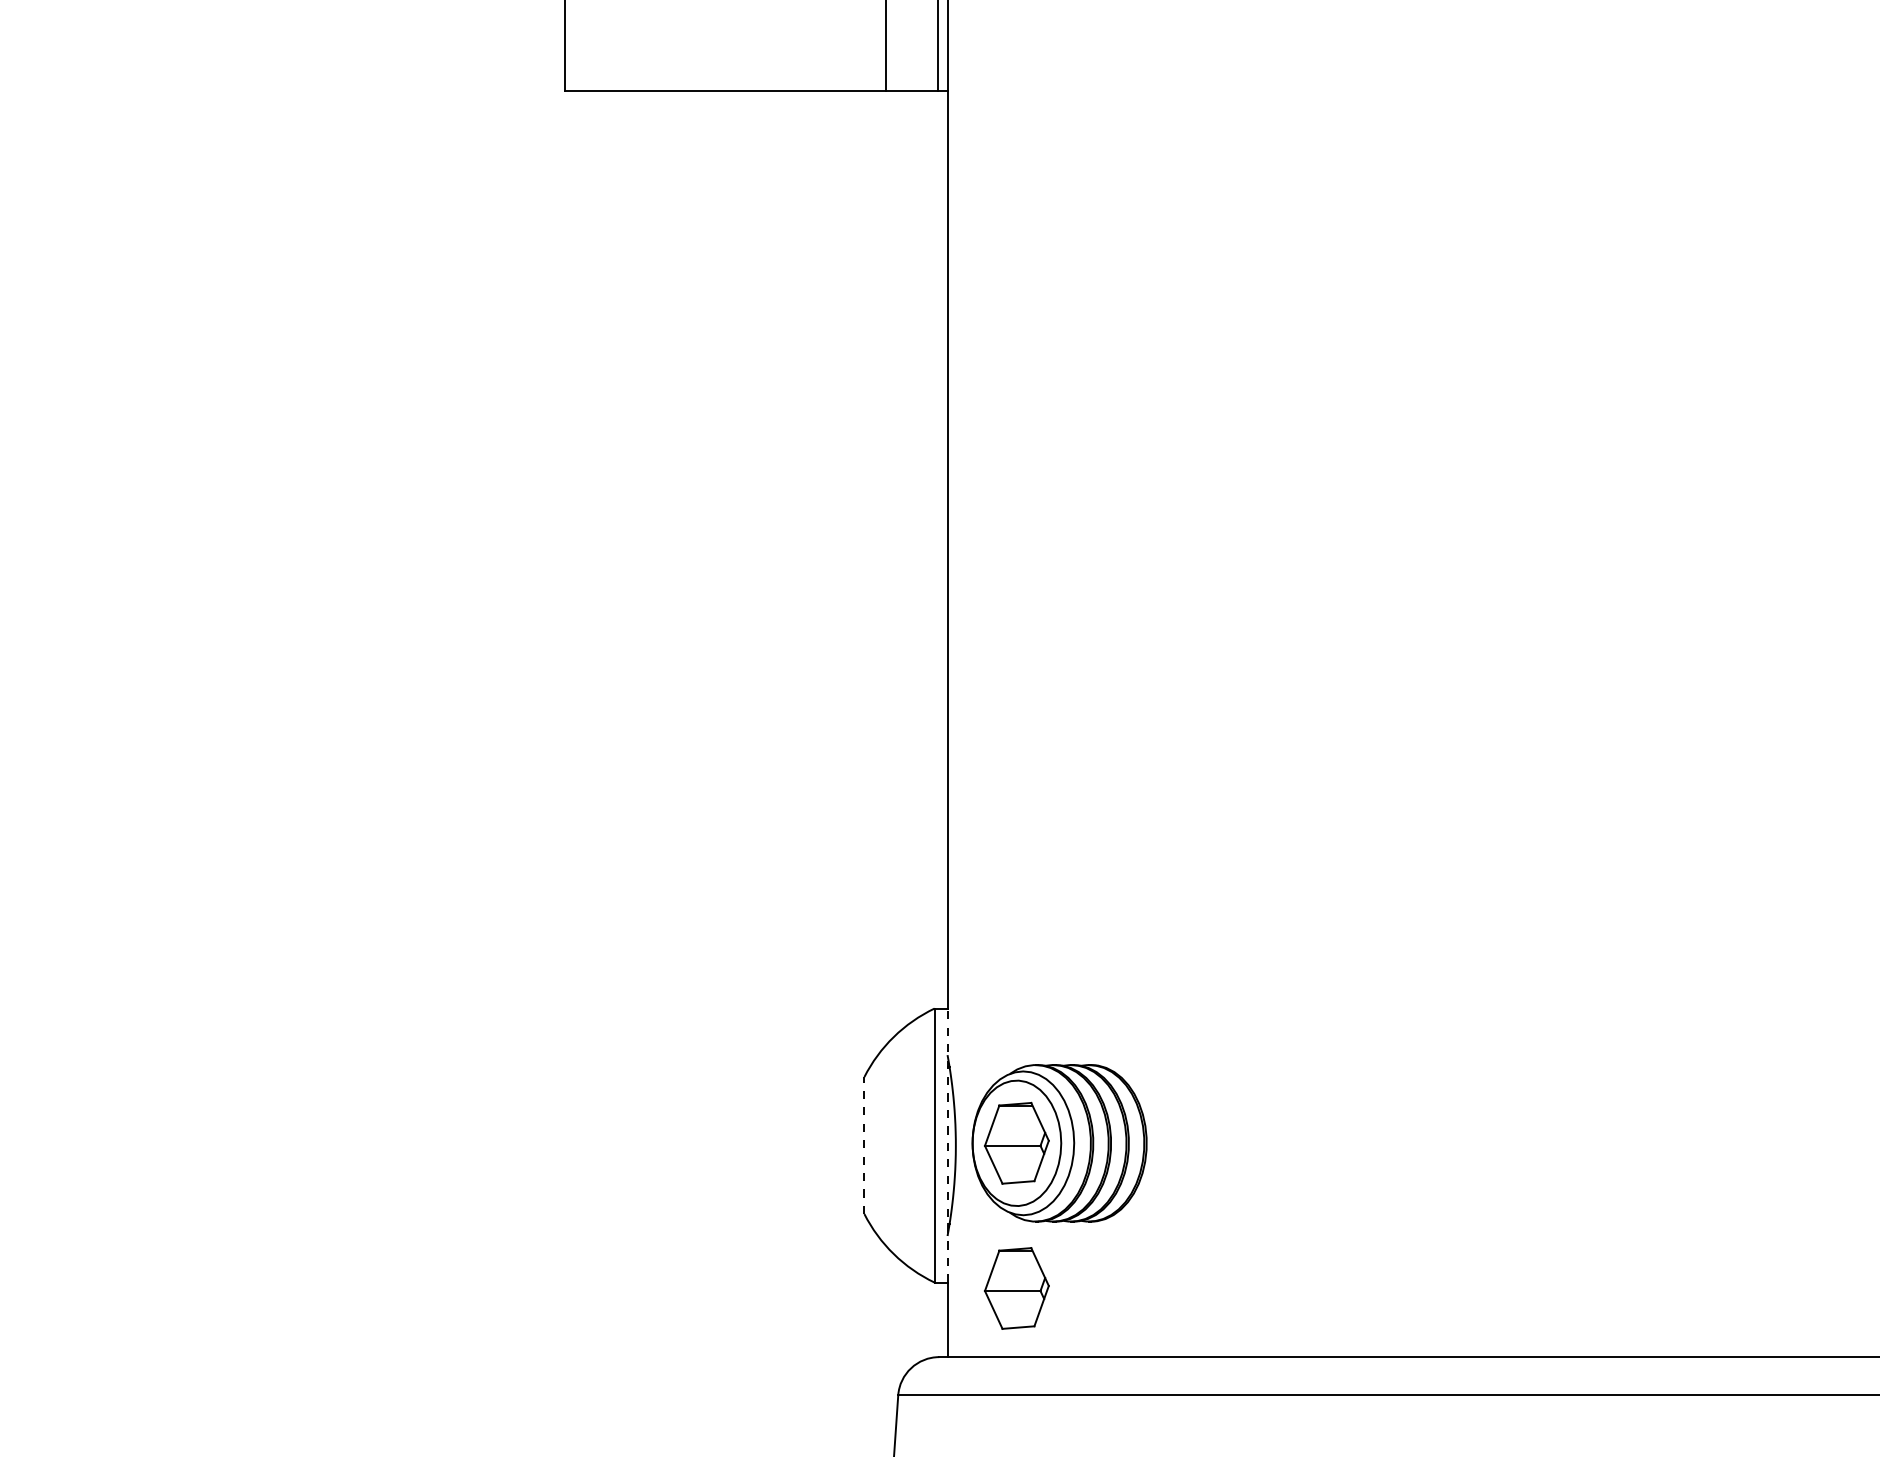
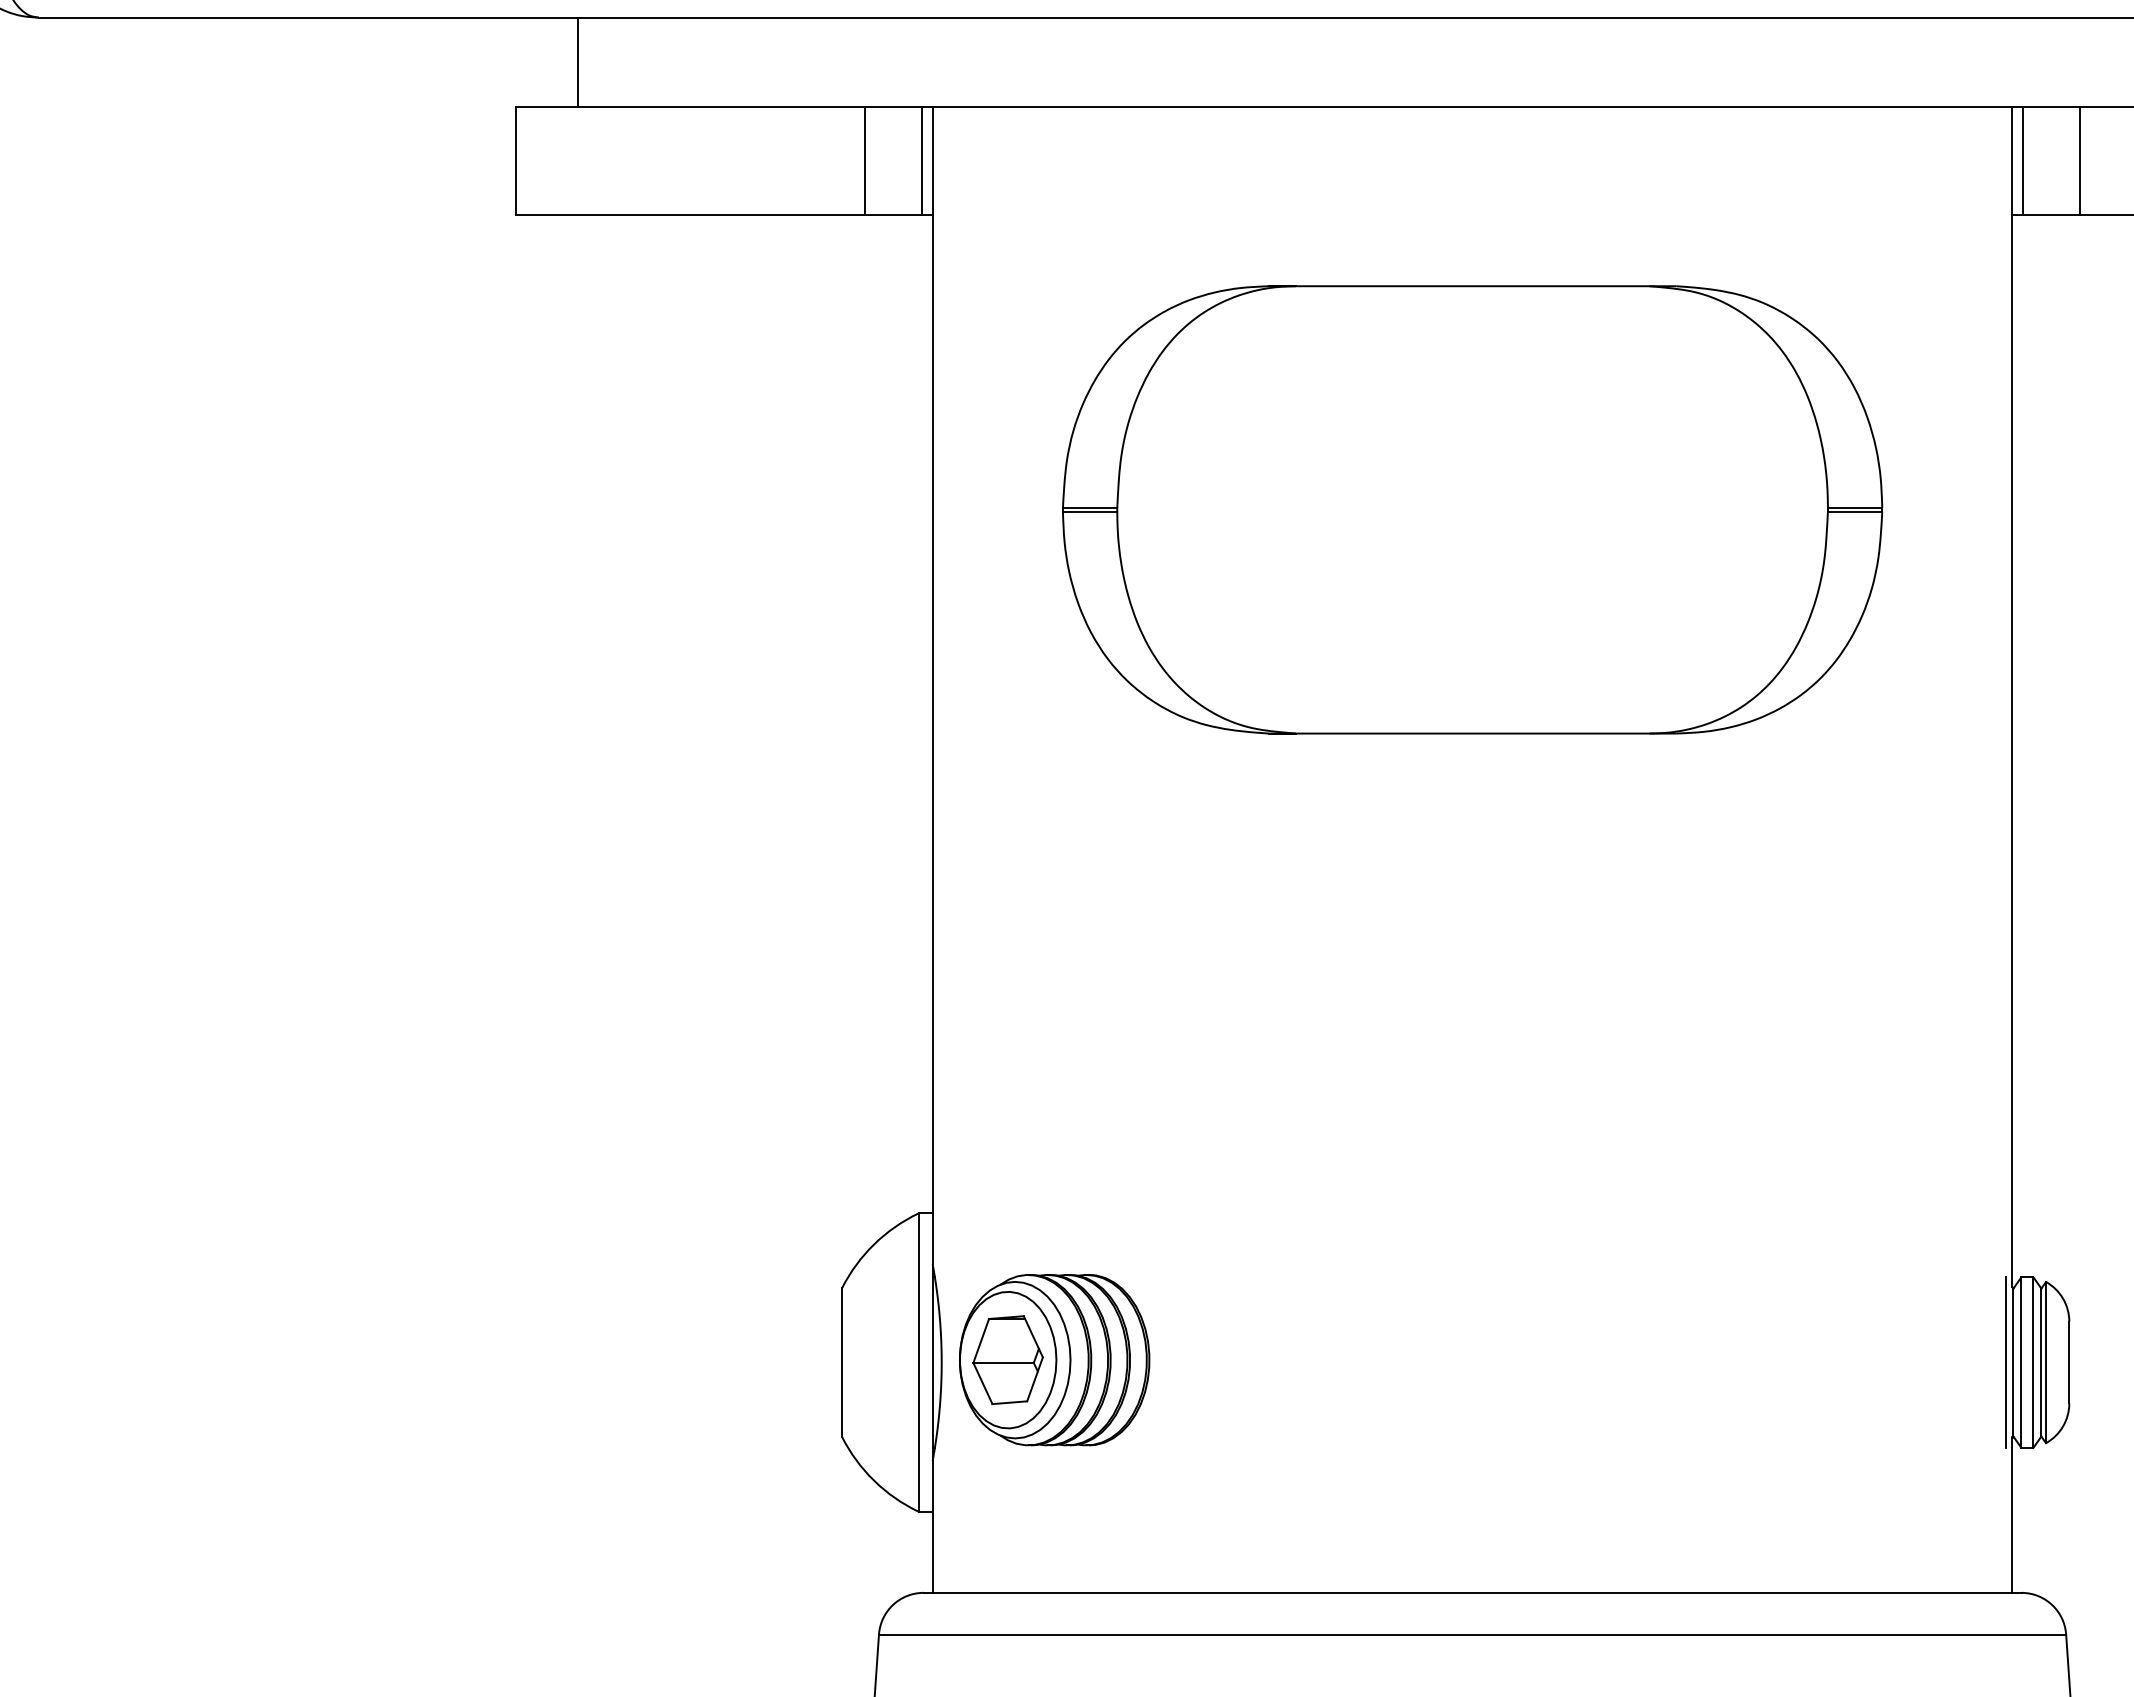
part: (1443, 361) -> (1472, 509), added
line: (864, 1145) -> (842, 1362), dashed -> solid
line: (947, 1145) -> (932, 1362), dashed -> solid
part: (1016, 1288) -> (1007, 1518), removed

